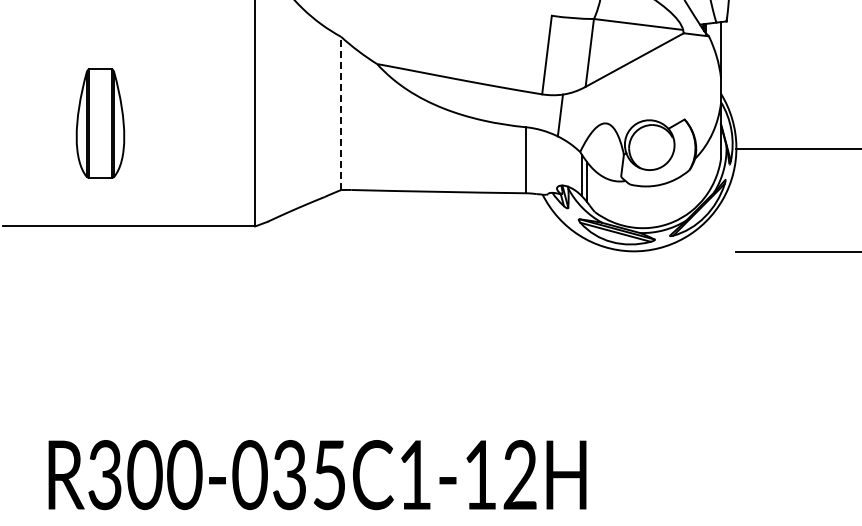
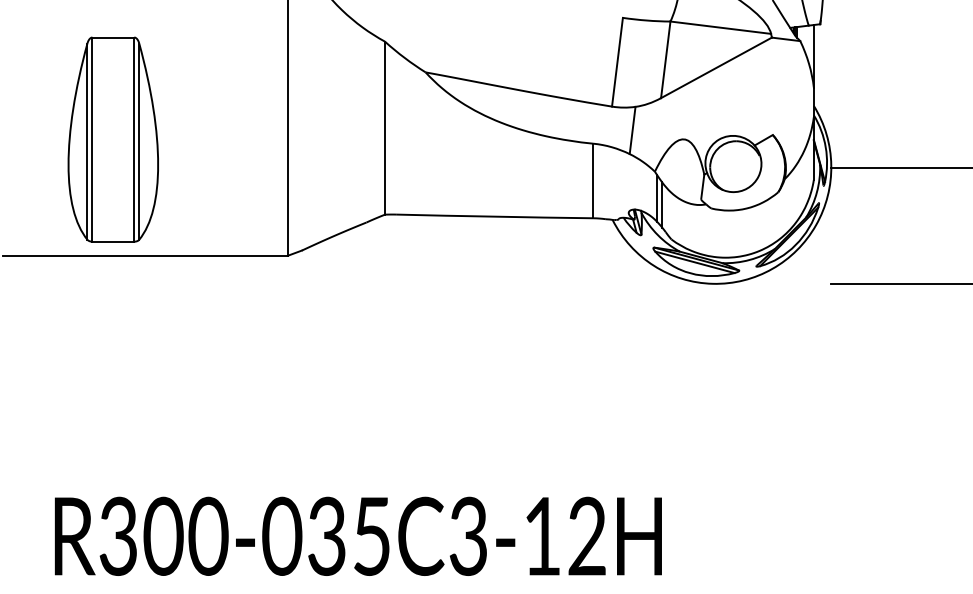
line: (341, 113) -> (385, 128), dashed -> solid
part: (100, 123) -> (113, 139), size x1.67
text: (414, 475) -> (467, 536), R300-035C1-12H -> R300-035C3-12H

